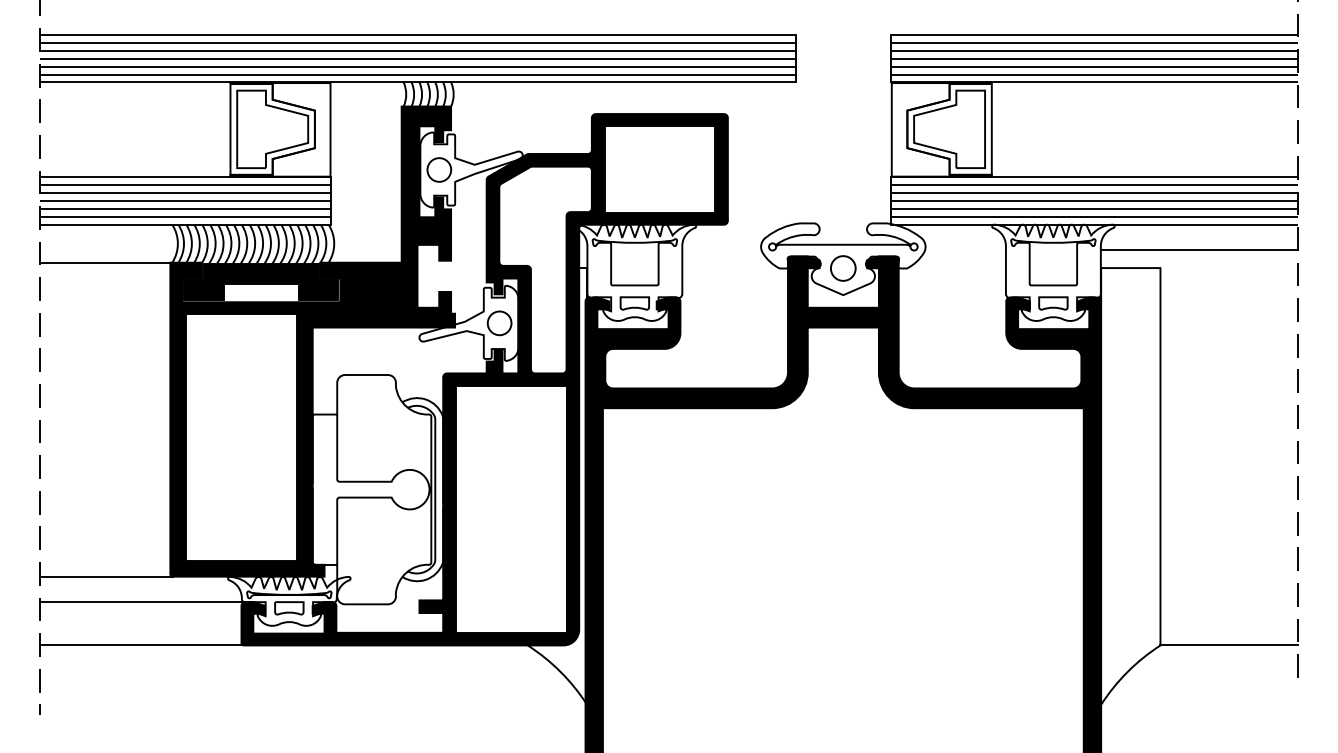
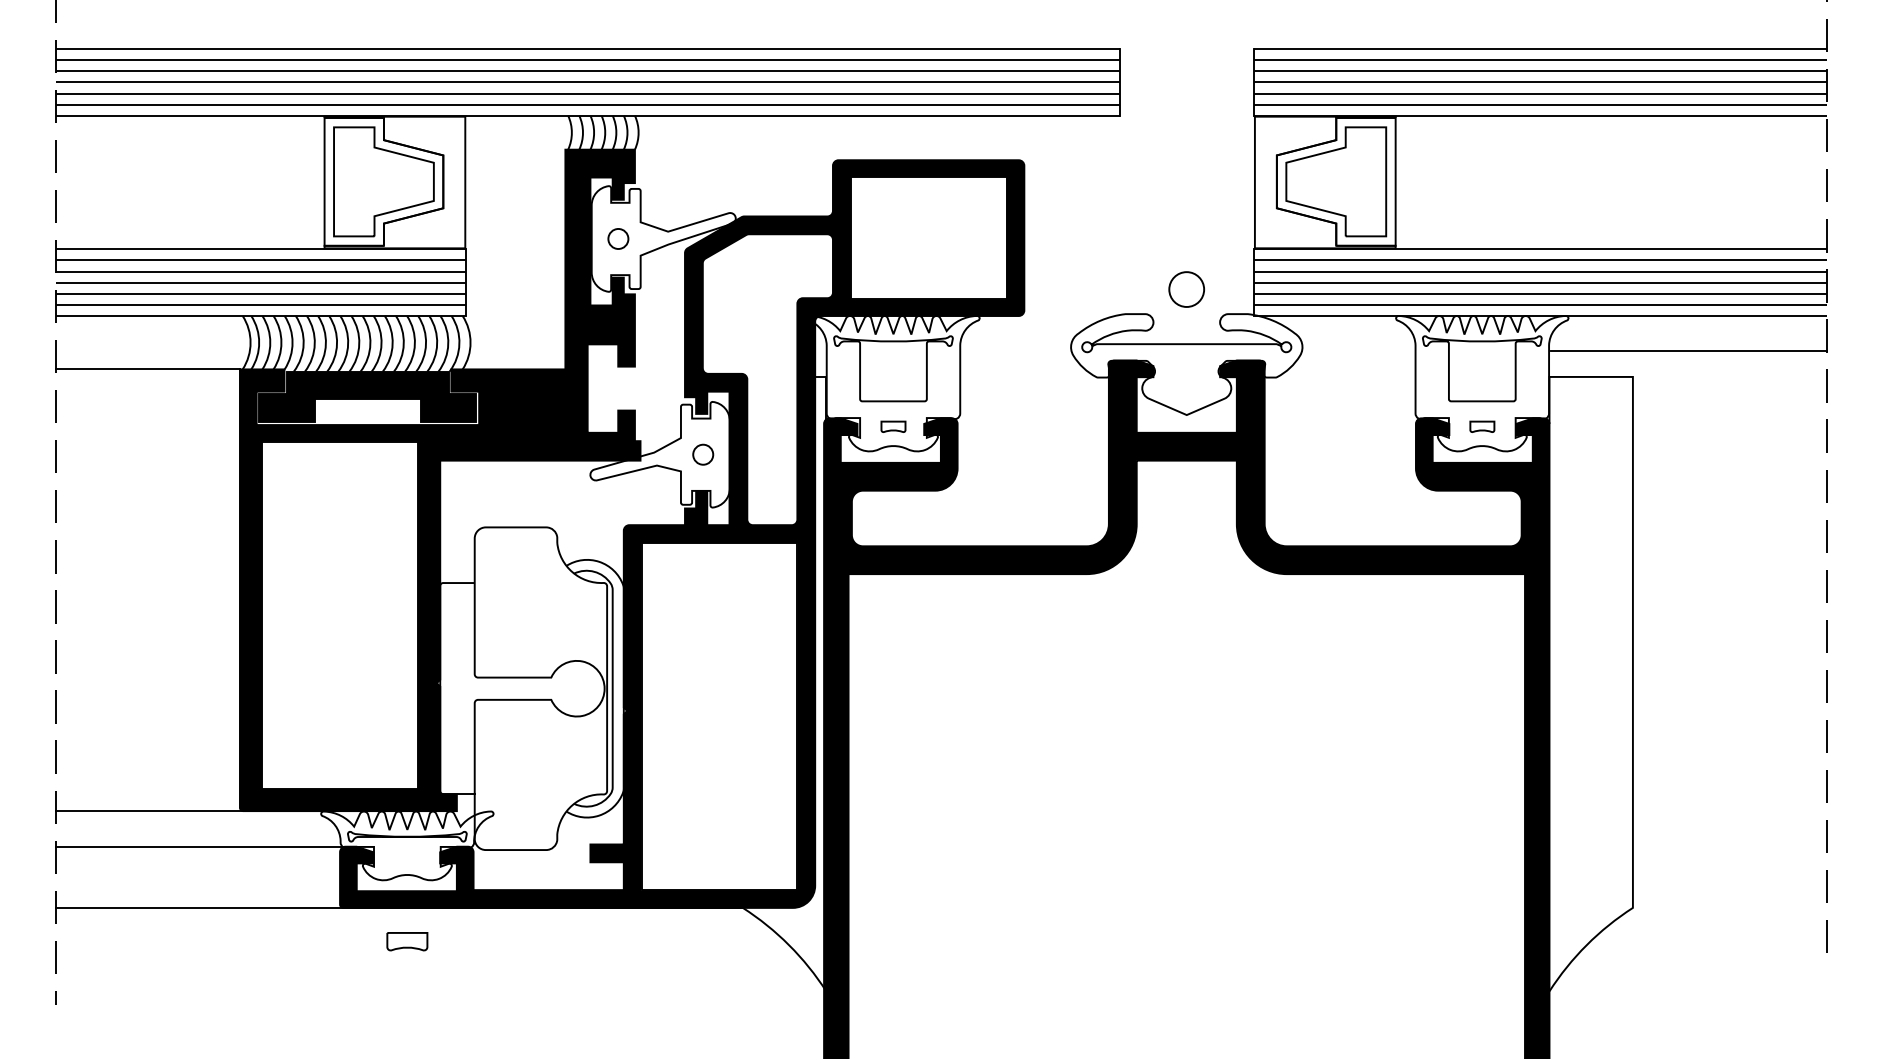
circle: (439, 169) -> (618, 238), size x0.6
circle: (843, 268) -> (1186, 289), moved
part: (634, 303) -> (893, 426), size x0.6
part: (1053, 303) -> (1482, 426), size x0.6
circle: (499, 323) -> (702, 454), size x0.6
part: (289, 608) -> (407, 941), moved
line: (1229, 645) -> (1729, 907), removed

